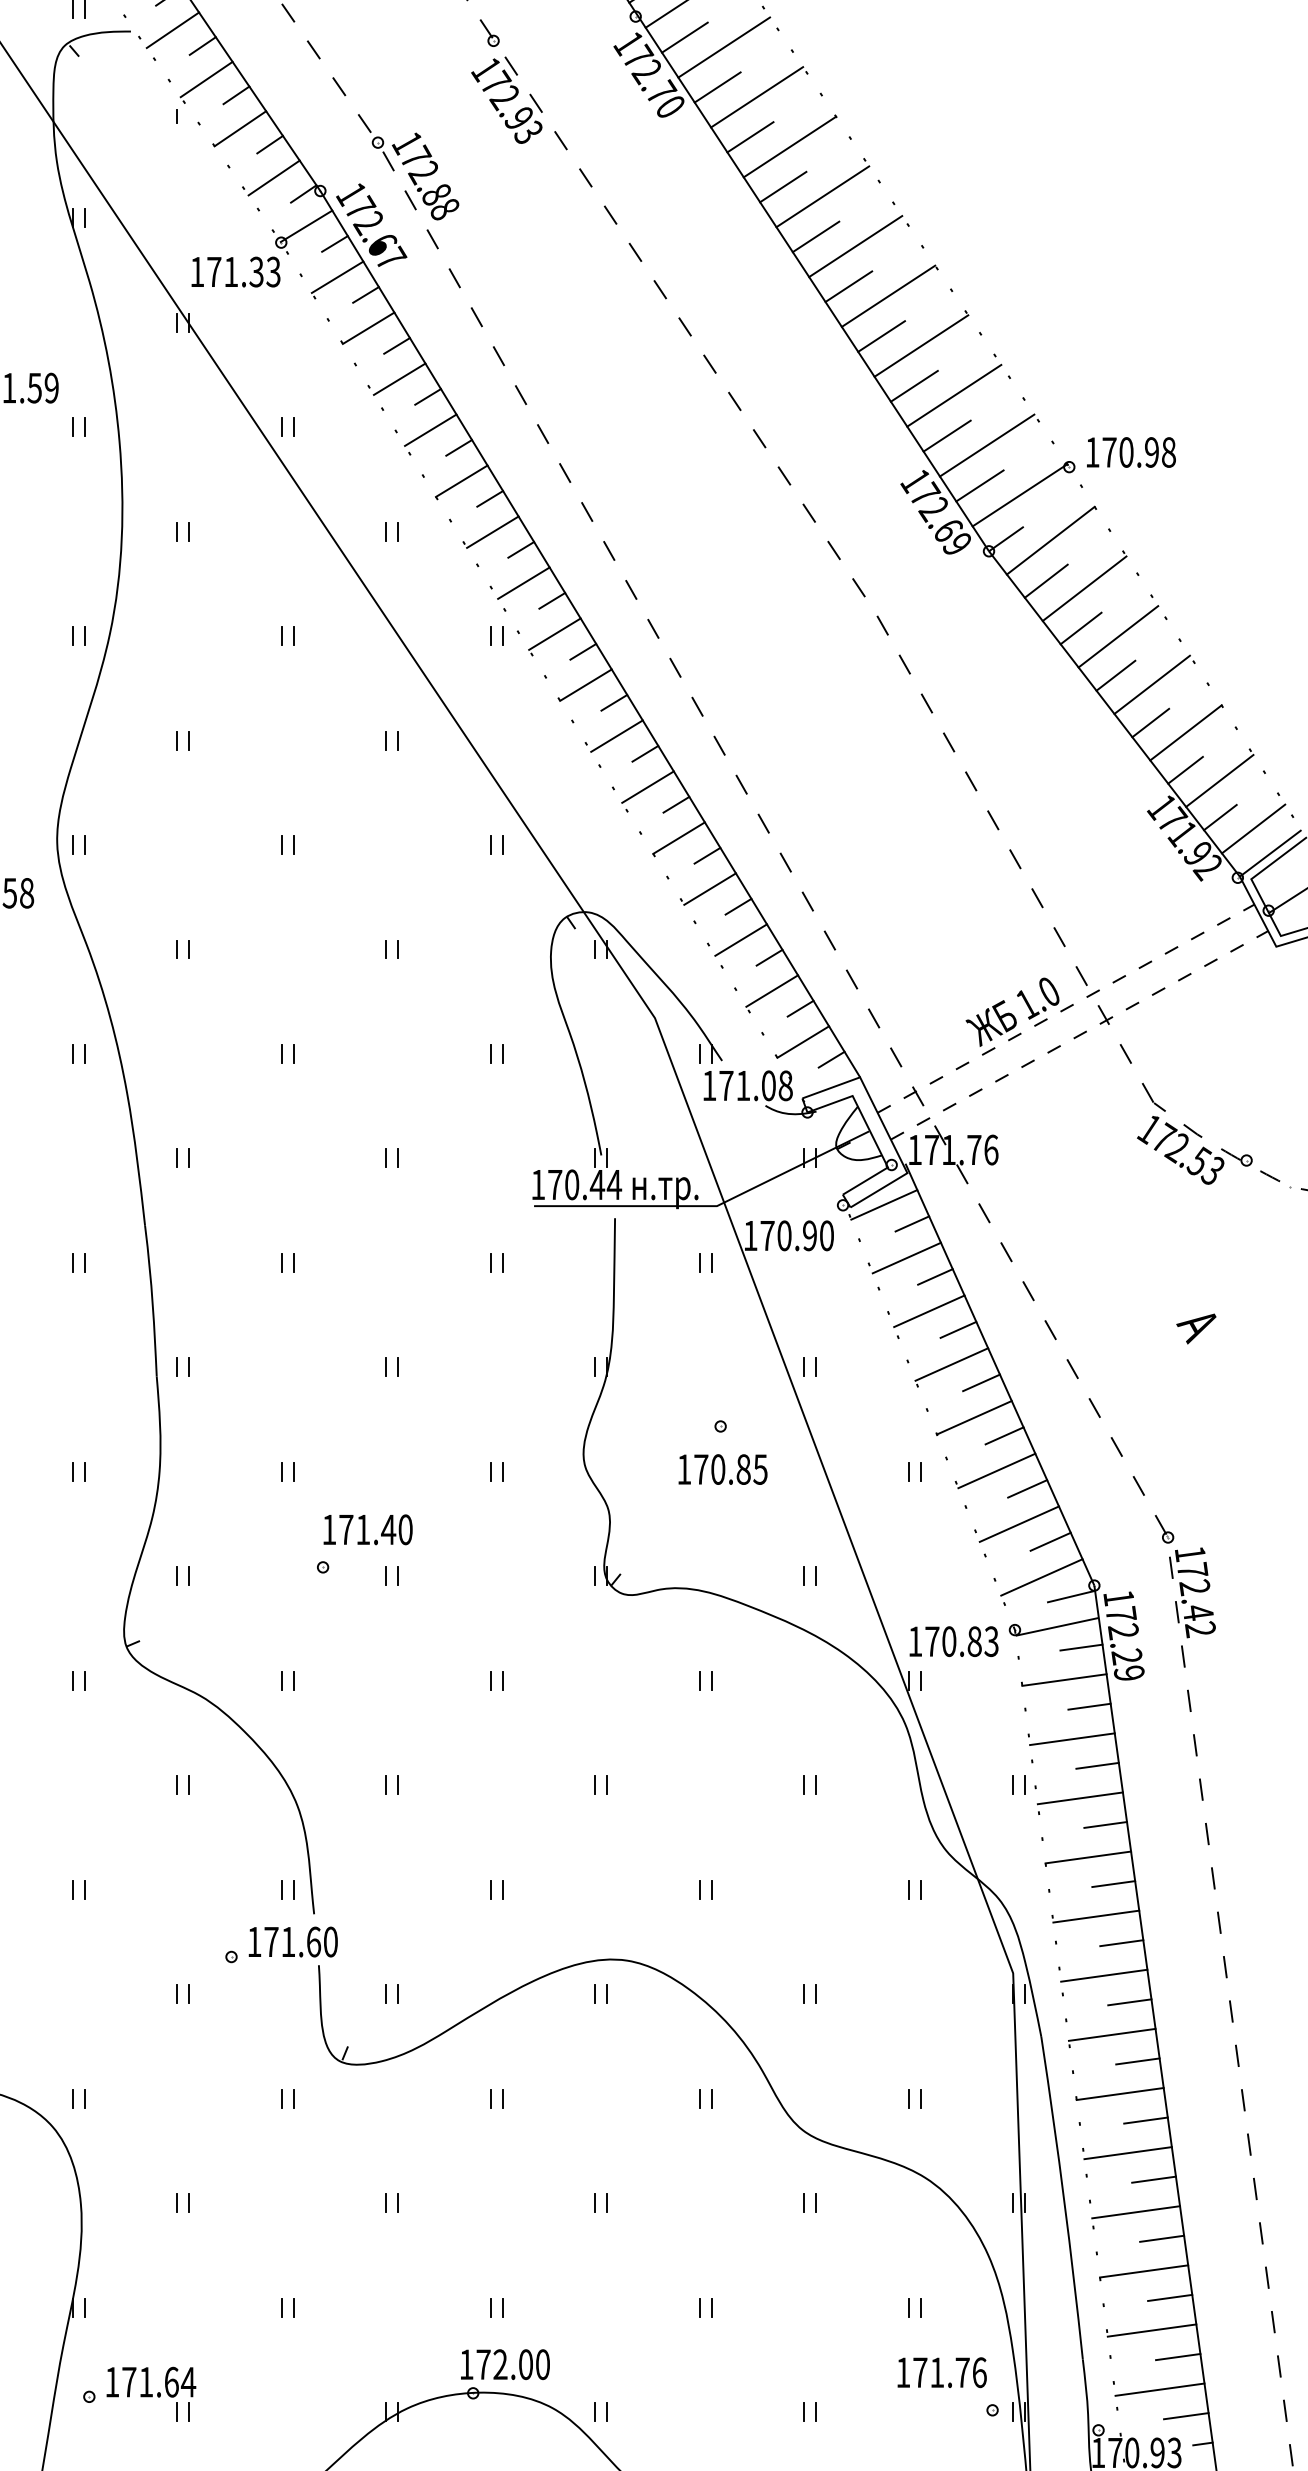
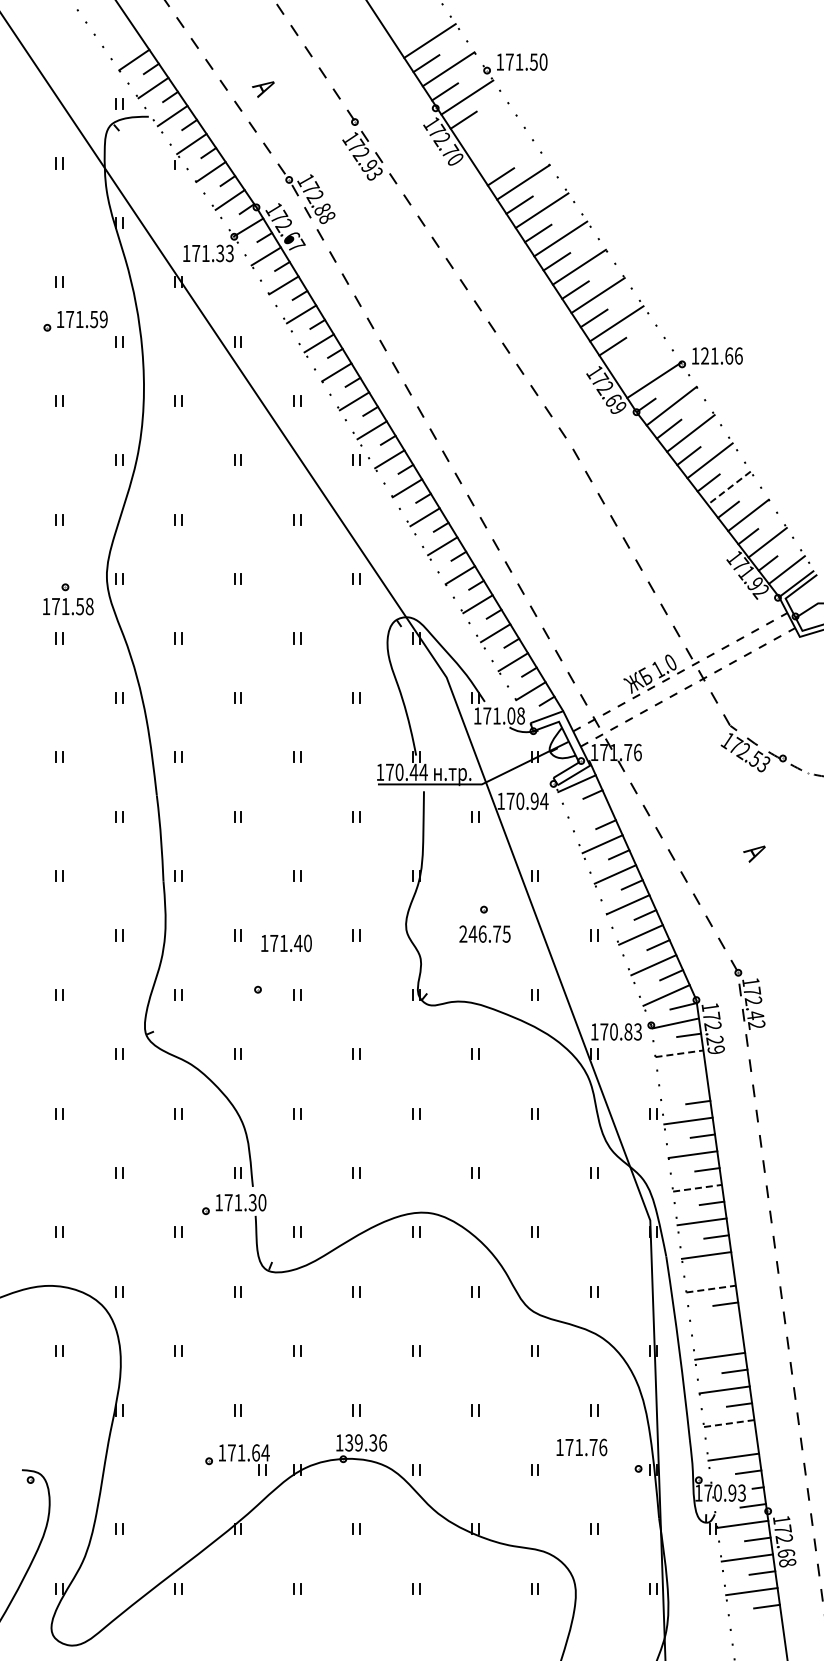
line: (723, 46) -> (485, 125), removed
line: (717, 87) -> (482, 148), removed
line: (756, 97) -> (504, 154), removed
line: (987, 444) -> (635, 351), removed
text: (1138, 451) -> (721, 355), 170.98 -> 121.66
line: (978, 484) -> (630, 374), removed
line: (1150, 685) -> (728, 488), solid -> dashed
text: (827, 1234) -> (544, 800), 170.90 -> 170.94
line: (906, 1257) -> (589, 813), removed
text: (714, 1468) -> (480, 933), 170.85 -> 246.75
text: (367, 1529) -> (286, 943), moved
line: (1064, 1679) -> (679, 1053), solid -> dashed
line: (1089, 1705) -> (693, 1068), removed
line: (1071, 1739) -> (683, 1087), removed
line: (1096, 1917) -> (697, 1188), solid -> dashed
text: (313, 1941) -> (252, 1202), 171.60 -> 171.30
line: (1136, 2061) -> (720, 1270), removed
line: (1120, 2094) -> (711, 1289), solid -> dashed
line: (1127, 2152) -> (715, 1322), removed
line: (1152, 2179) -> (729, 1337), removed
line: (1152, 2330) -> (729, 1423), solid -> dashed
line: (1177, 2356) -> (743, 1438), removed
text: (513, 2363) -> (366, 1442), 172.00 -> 139.36
text: (941, 2372) -> (581, 1447), moved
part: (139, 2393) -> (237, 1459), moved

